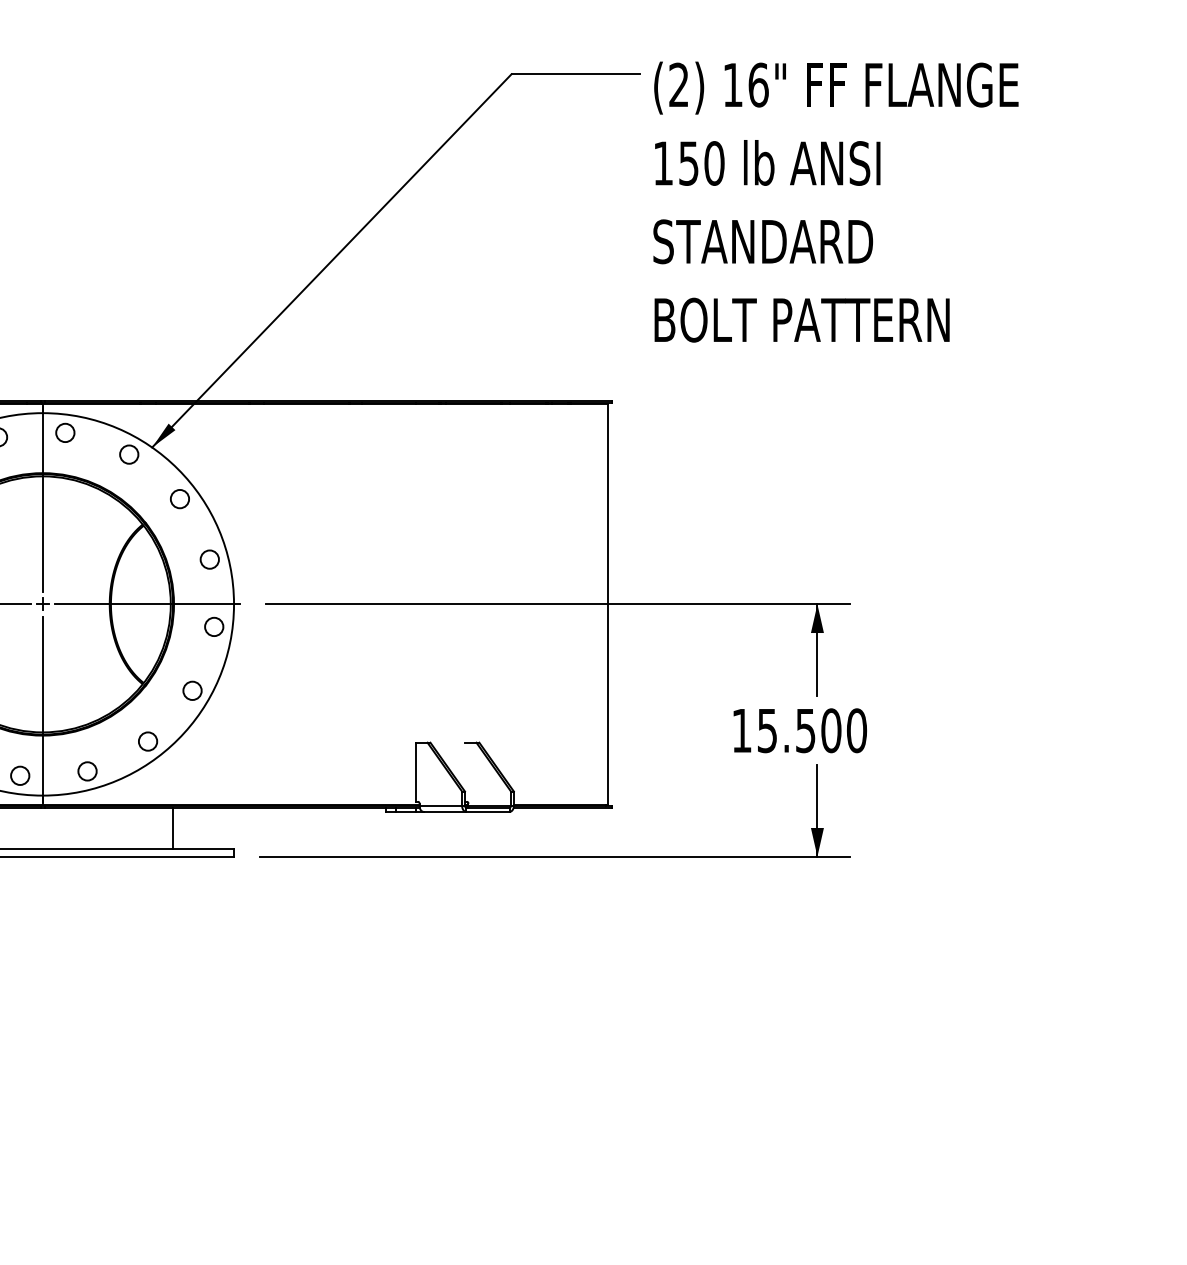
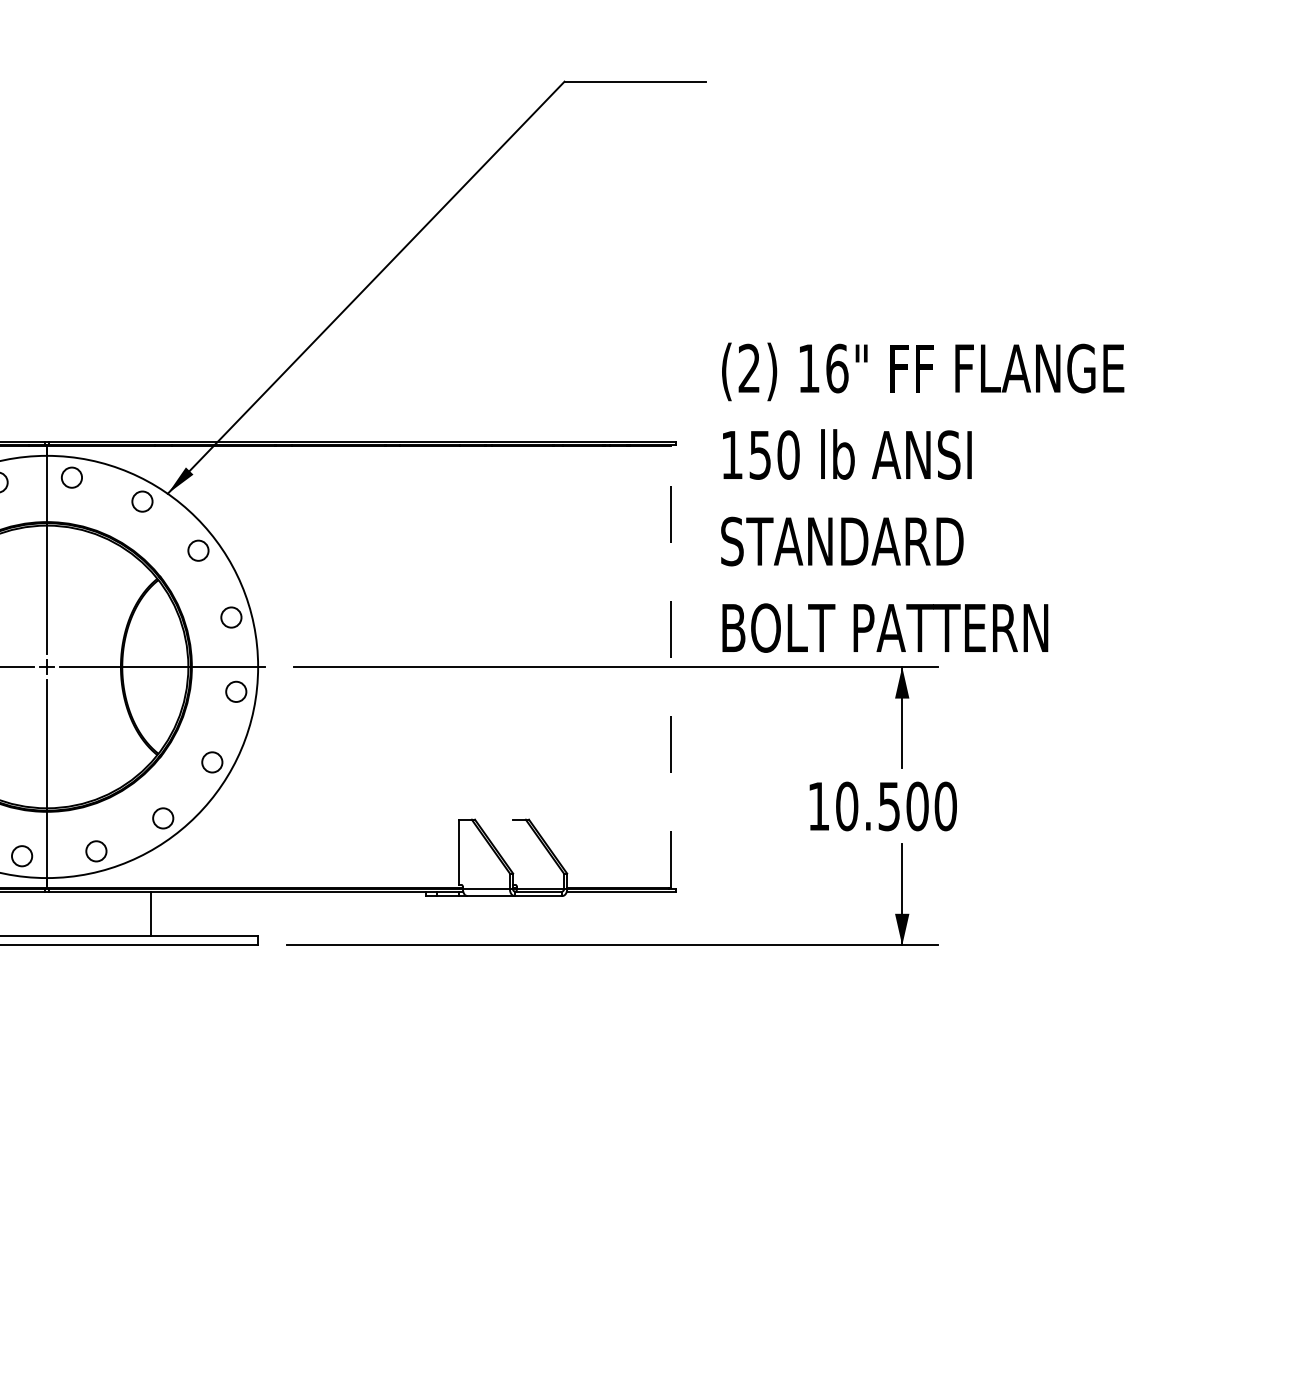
text: (835, 201) -> (922, 497), moved
line: (608, 603) -> (671, 665), solid -> dashed
text: (767, 730) -> (847, 806), 15.500 -> 10.500
line: (172, 827) -> (150, 913), moved

